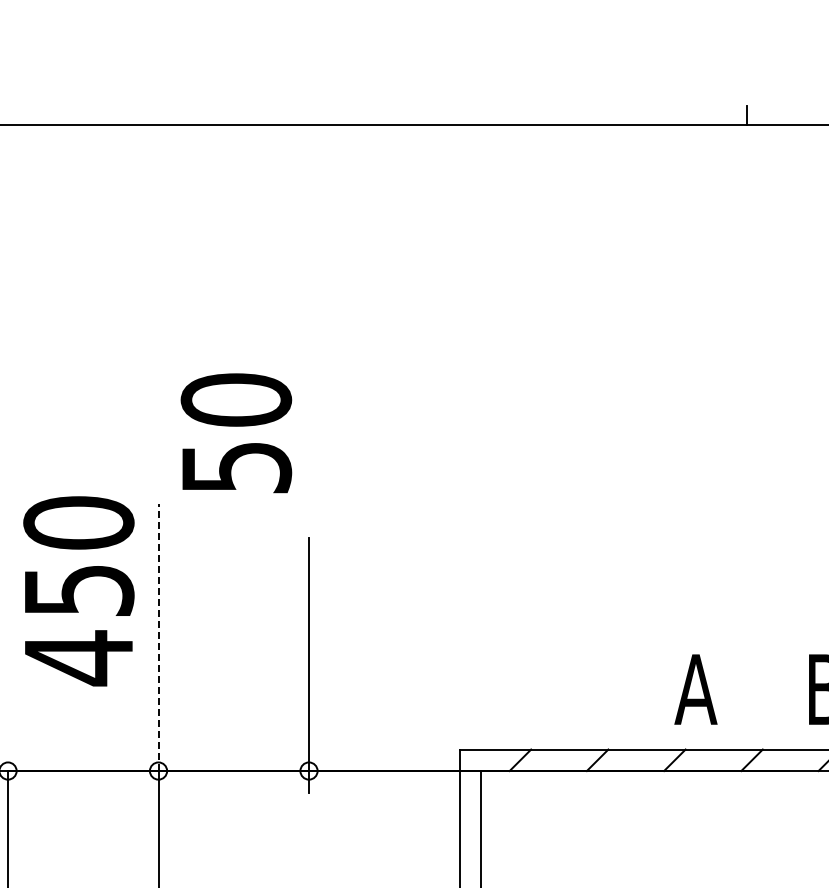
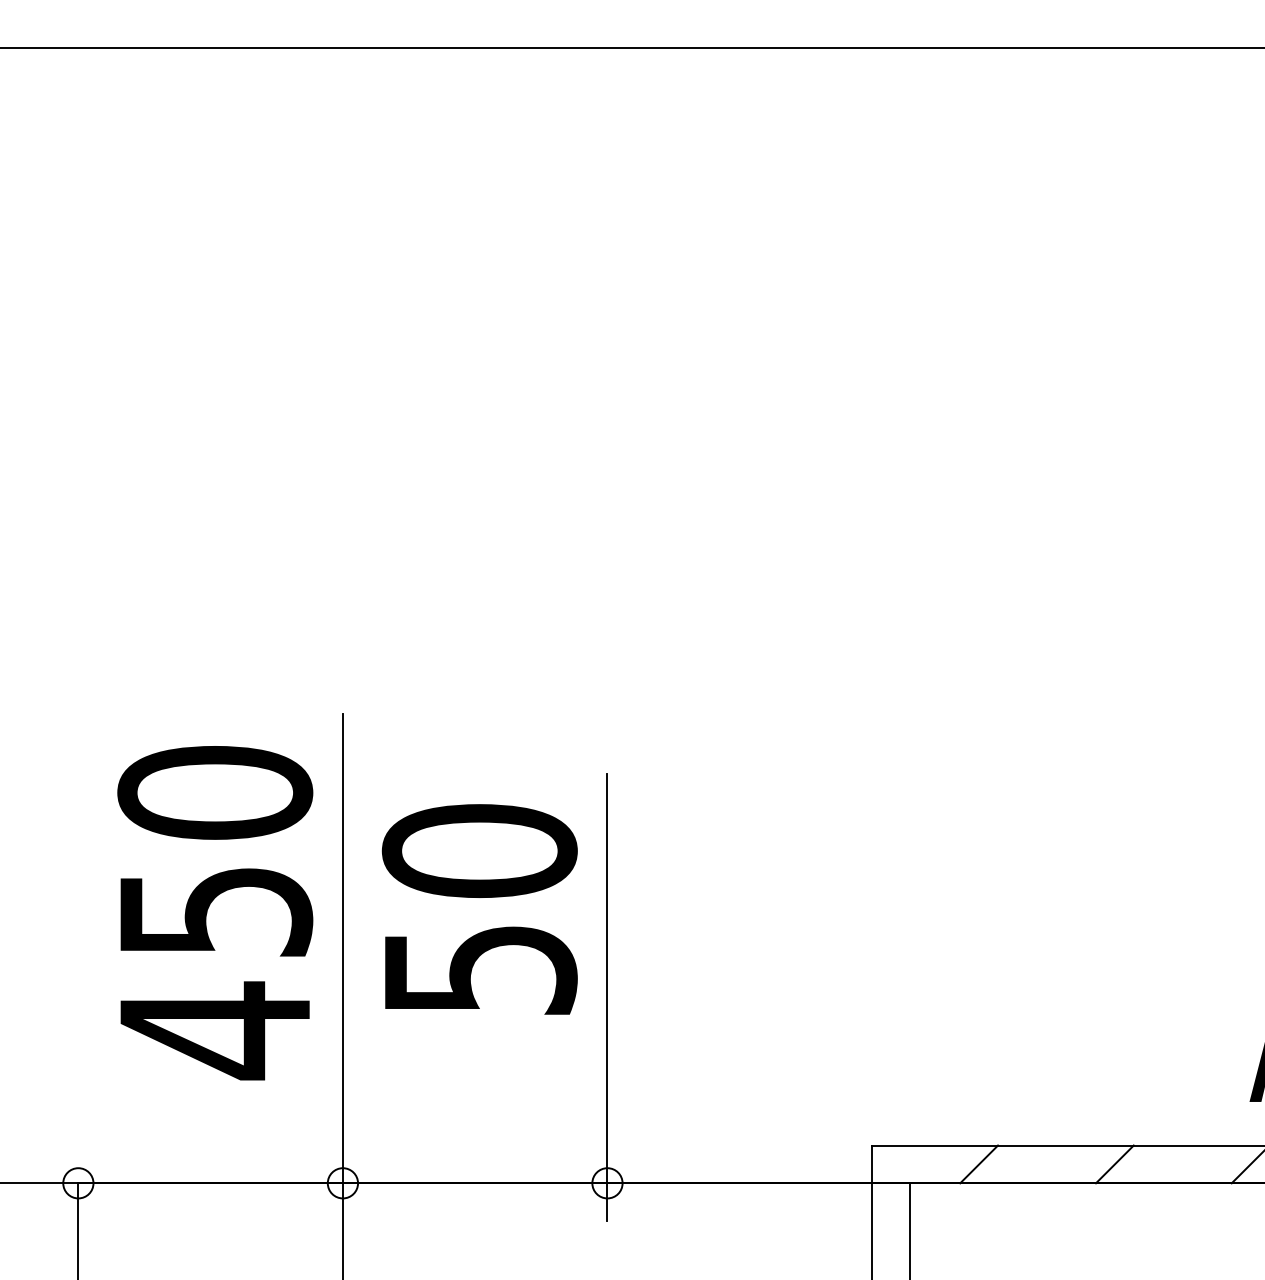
text: (236, 433) -> (479, 909), moved
text: (78, 591) -> (214, 913), moved
line: (158, 637) -> (342, 948), dashed -> solid

